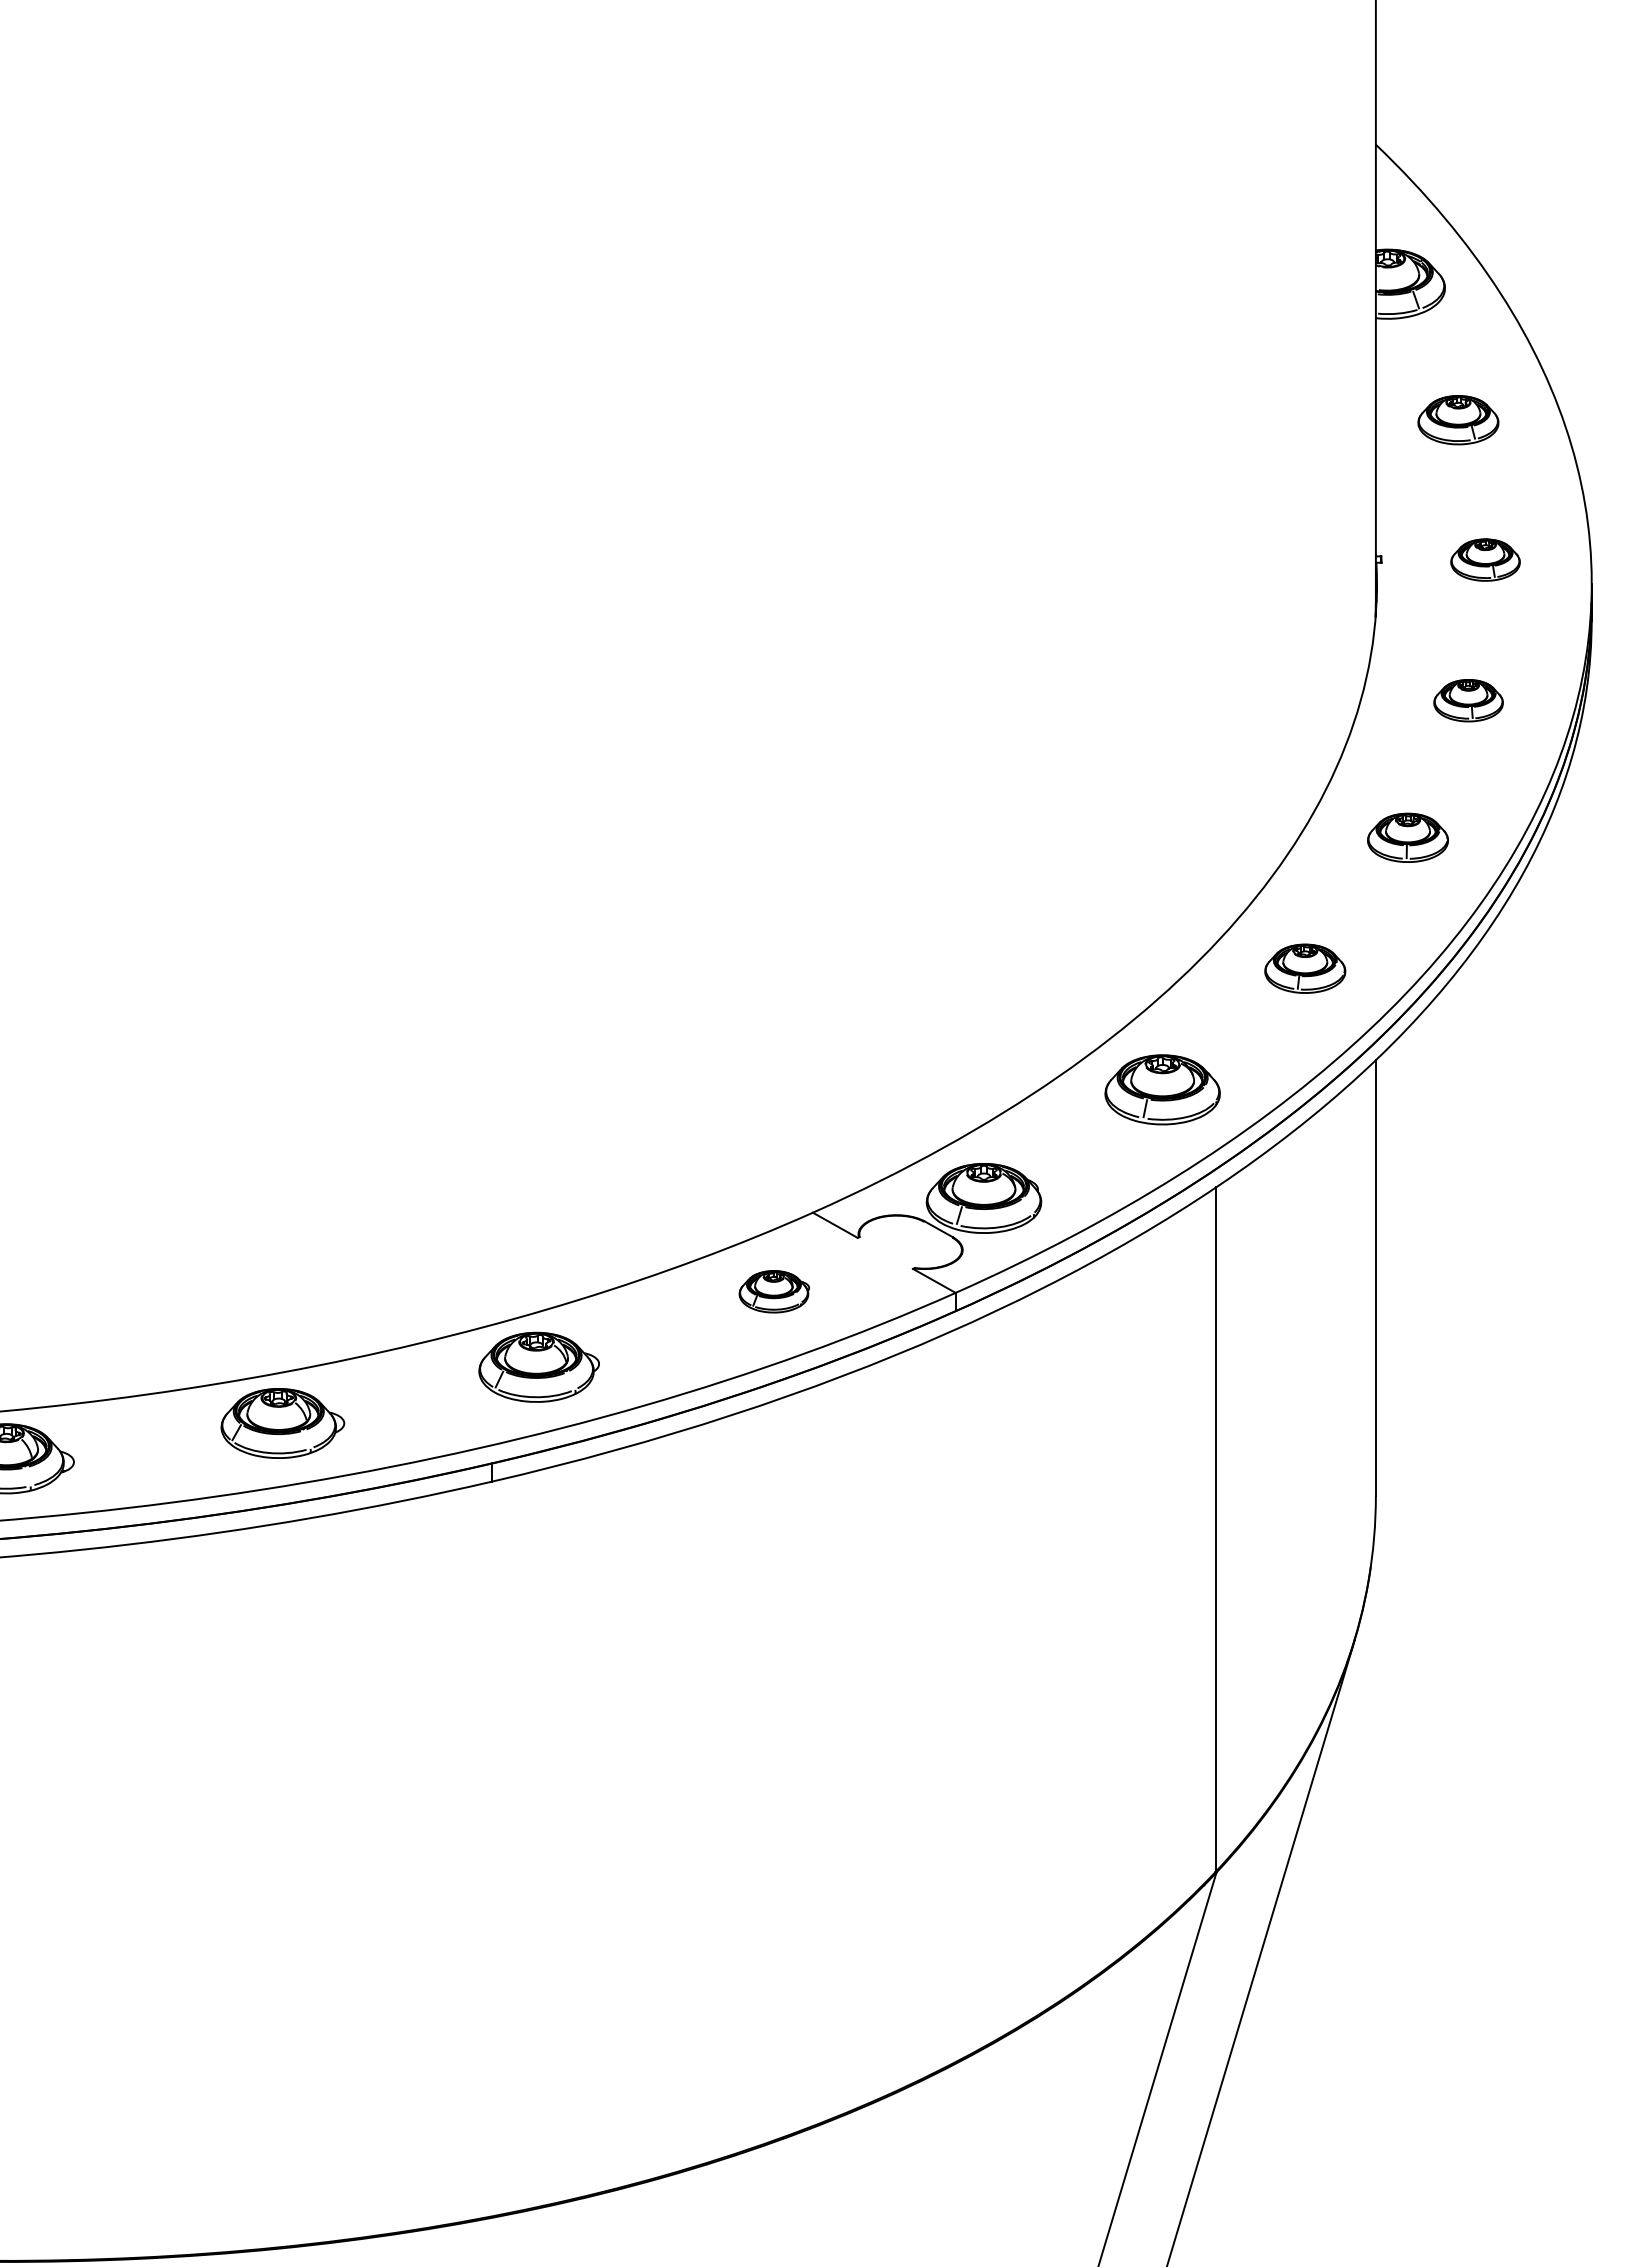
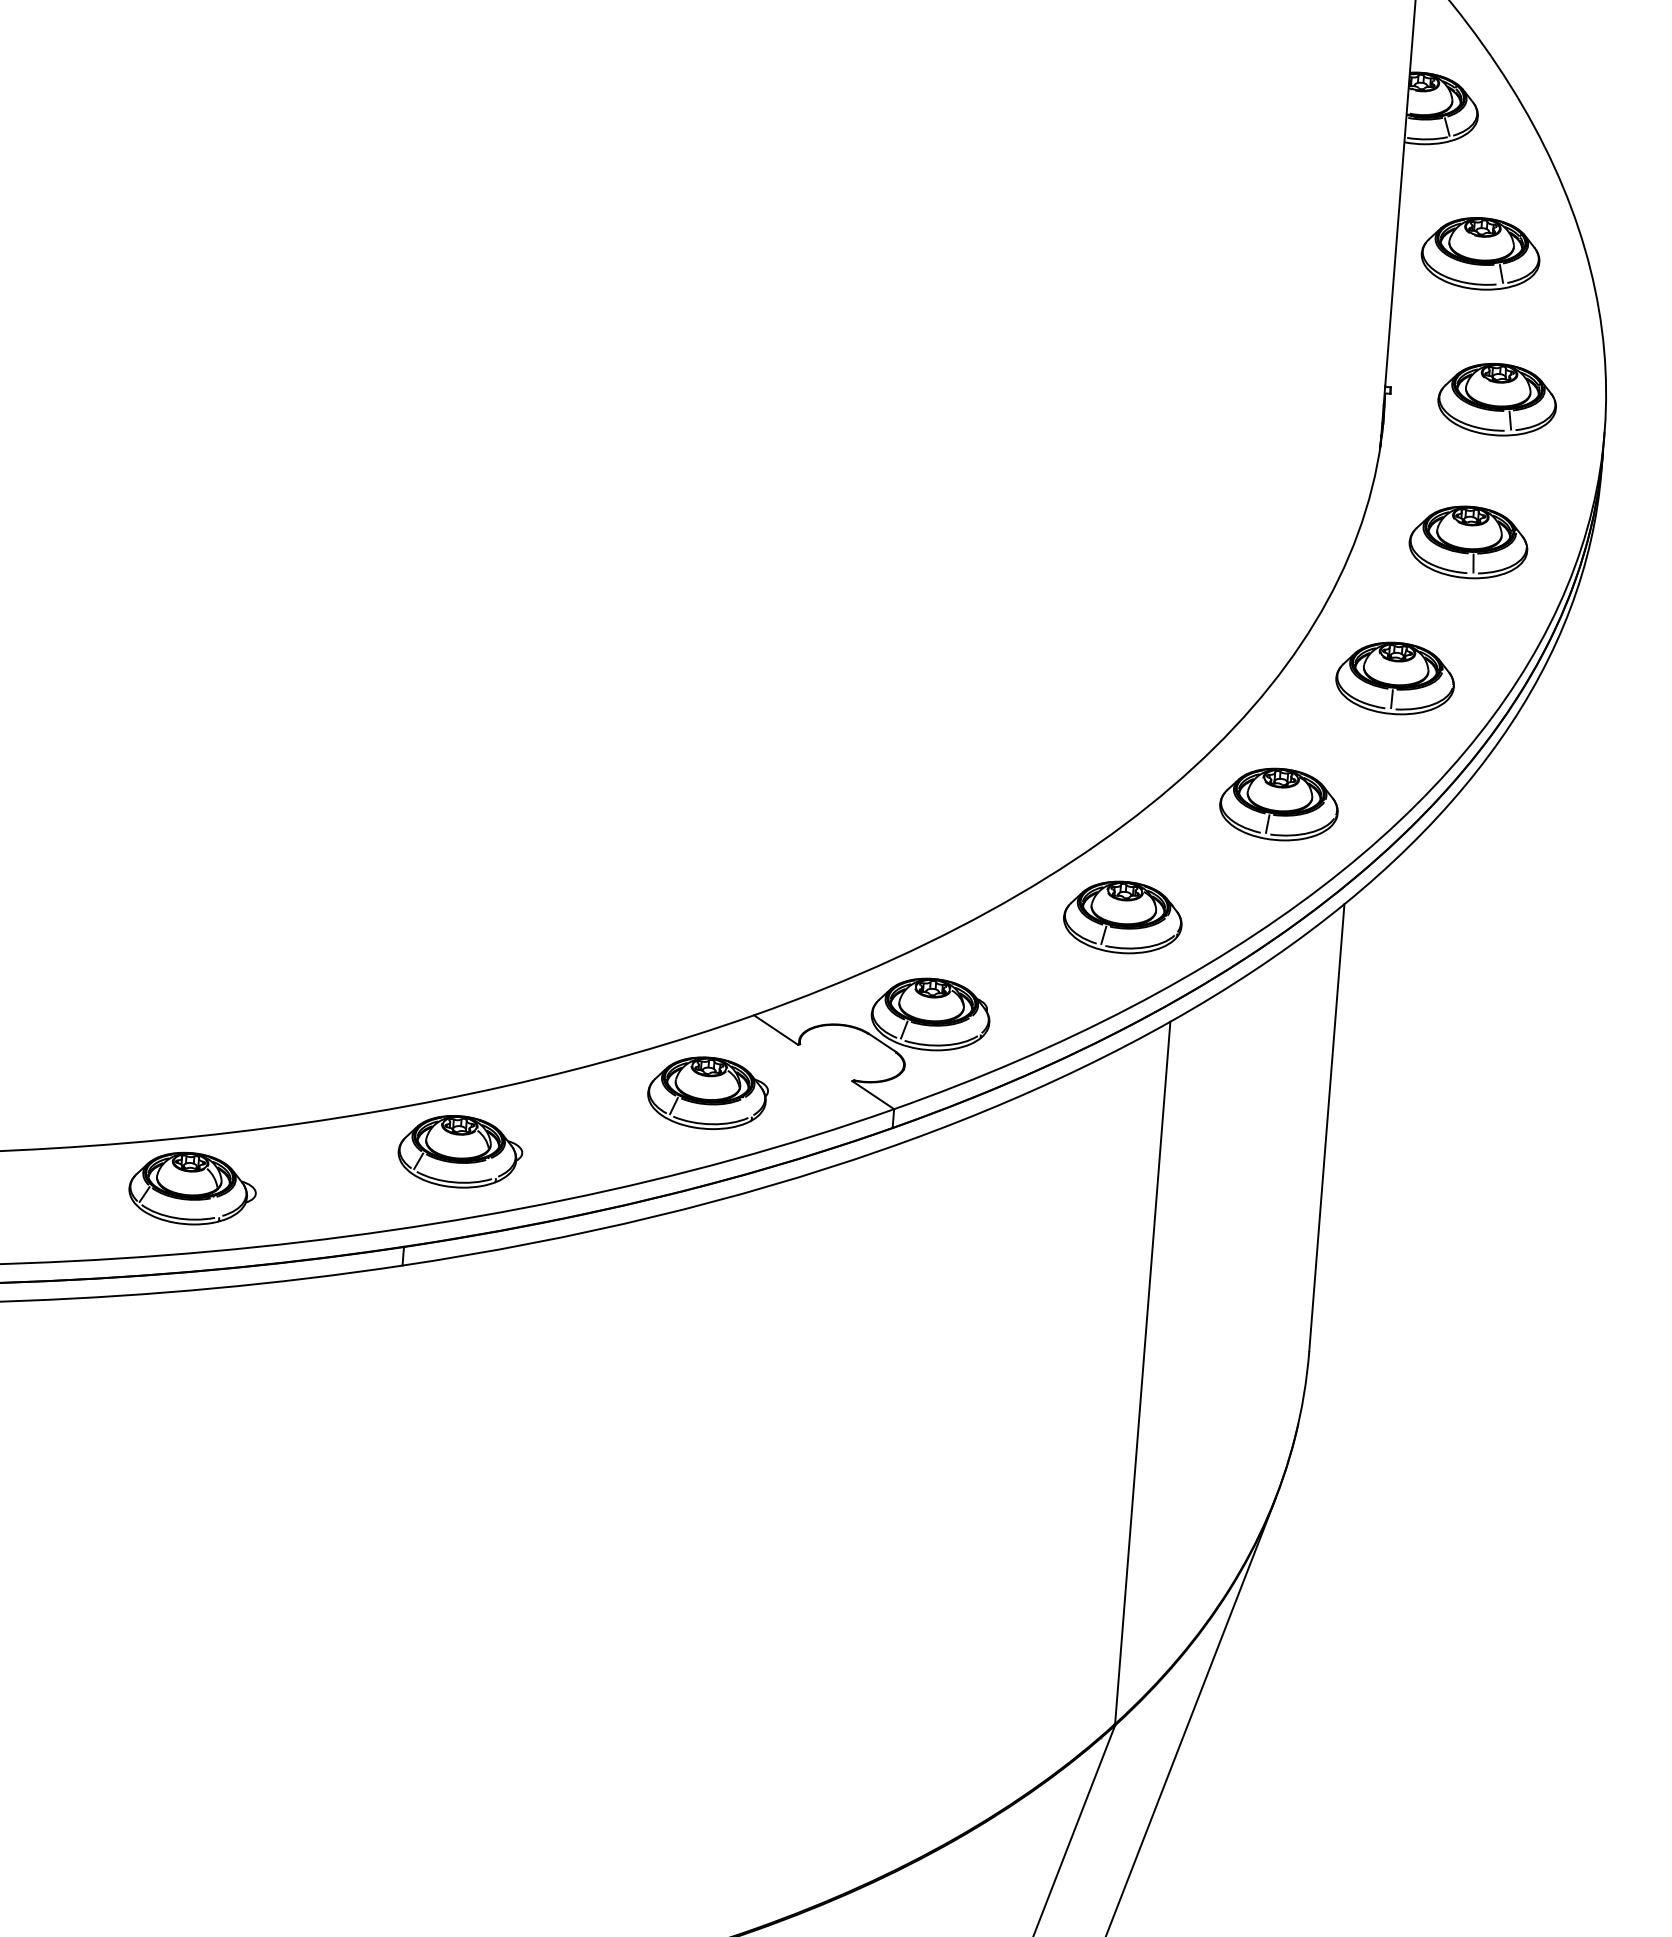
part: (1458, 419) -> (1481, 252), size x1.43
part: (1485, 559) -> (1497, 398), size x1.67
part: (1468, 700) -> (1468, 542), size x1.67
part: (1407, 837) -> (1394, 678), size x1.43
part: (1305, 968) -> (1279, 804), size x1.43
part: (774, 1291) -> (708, 1093), size x1.67

